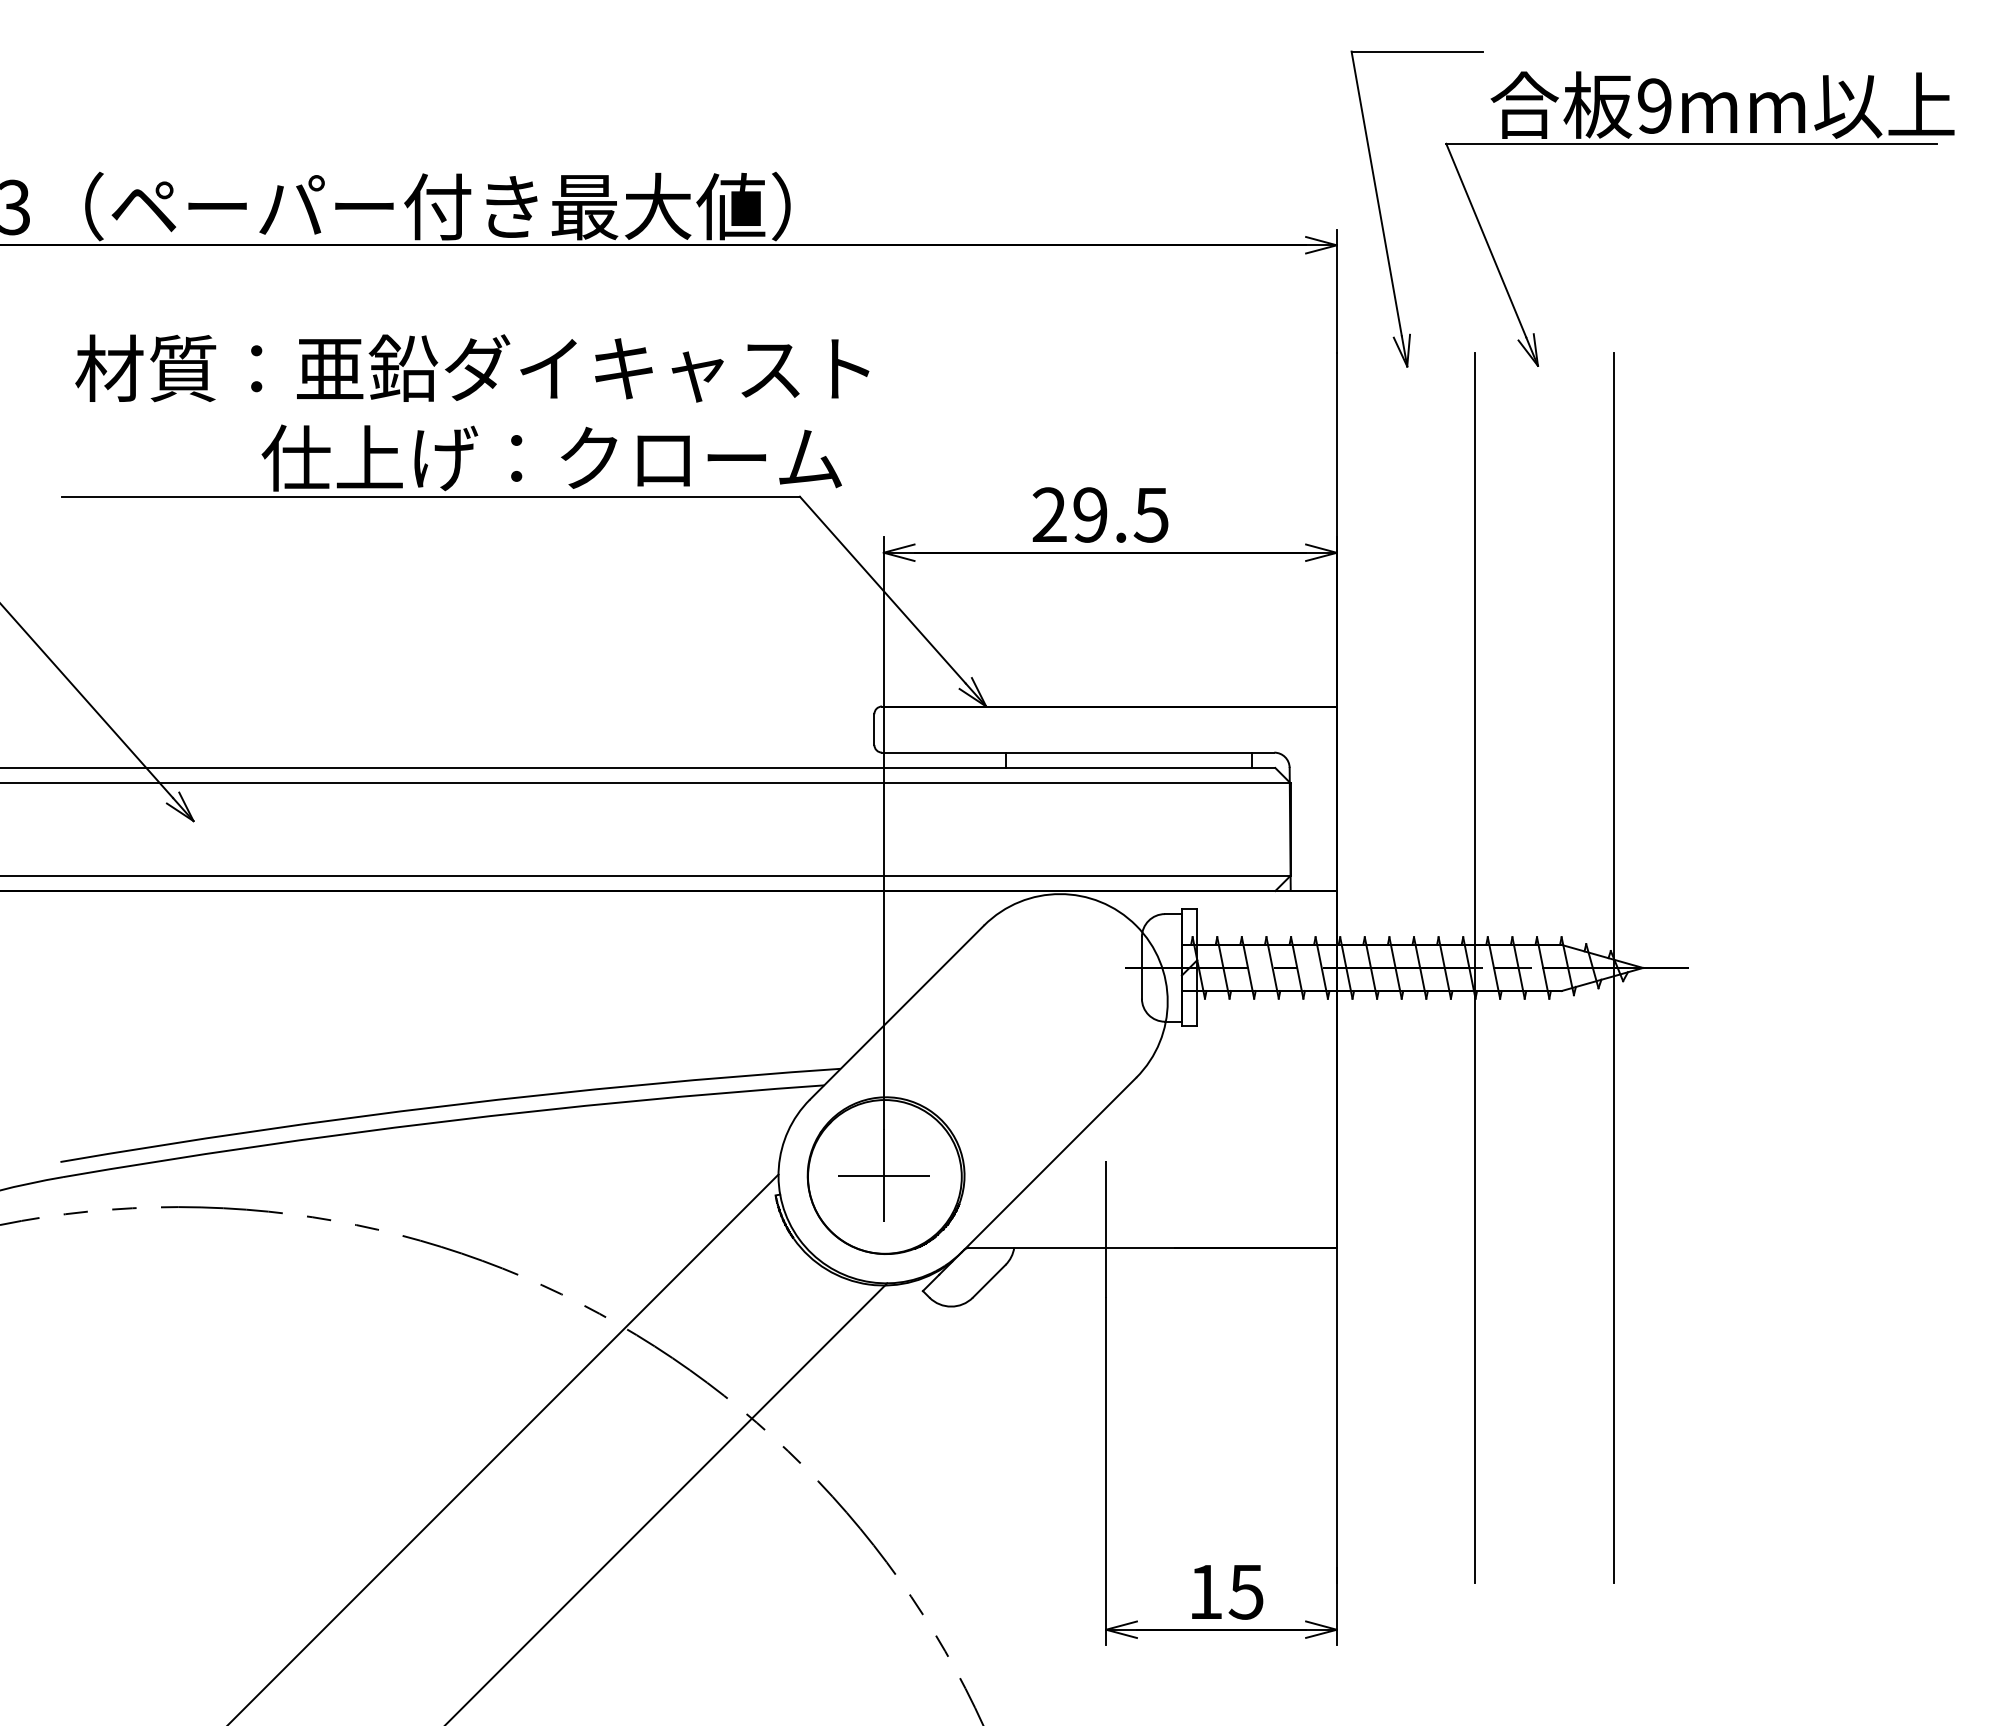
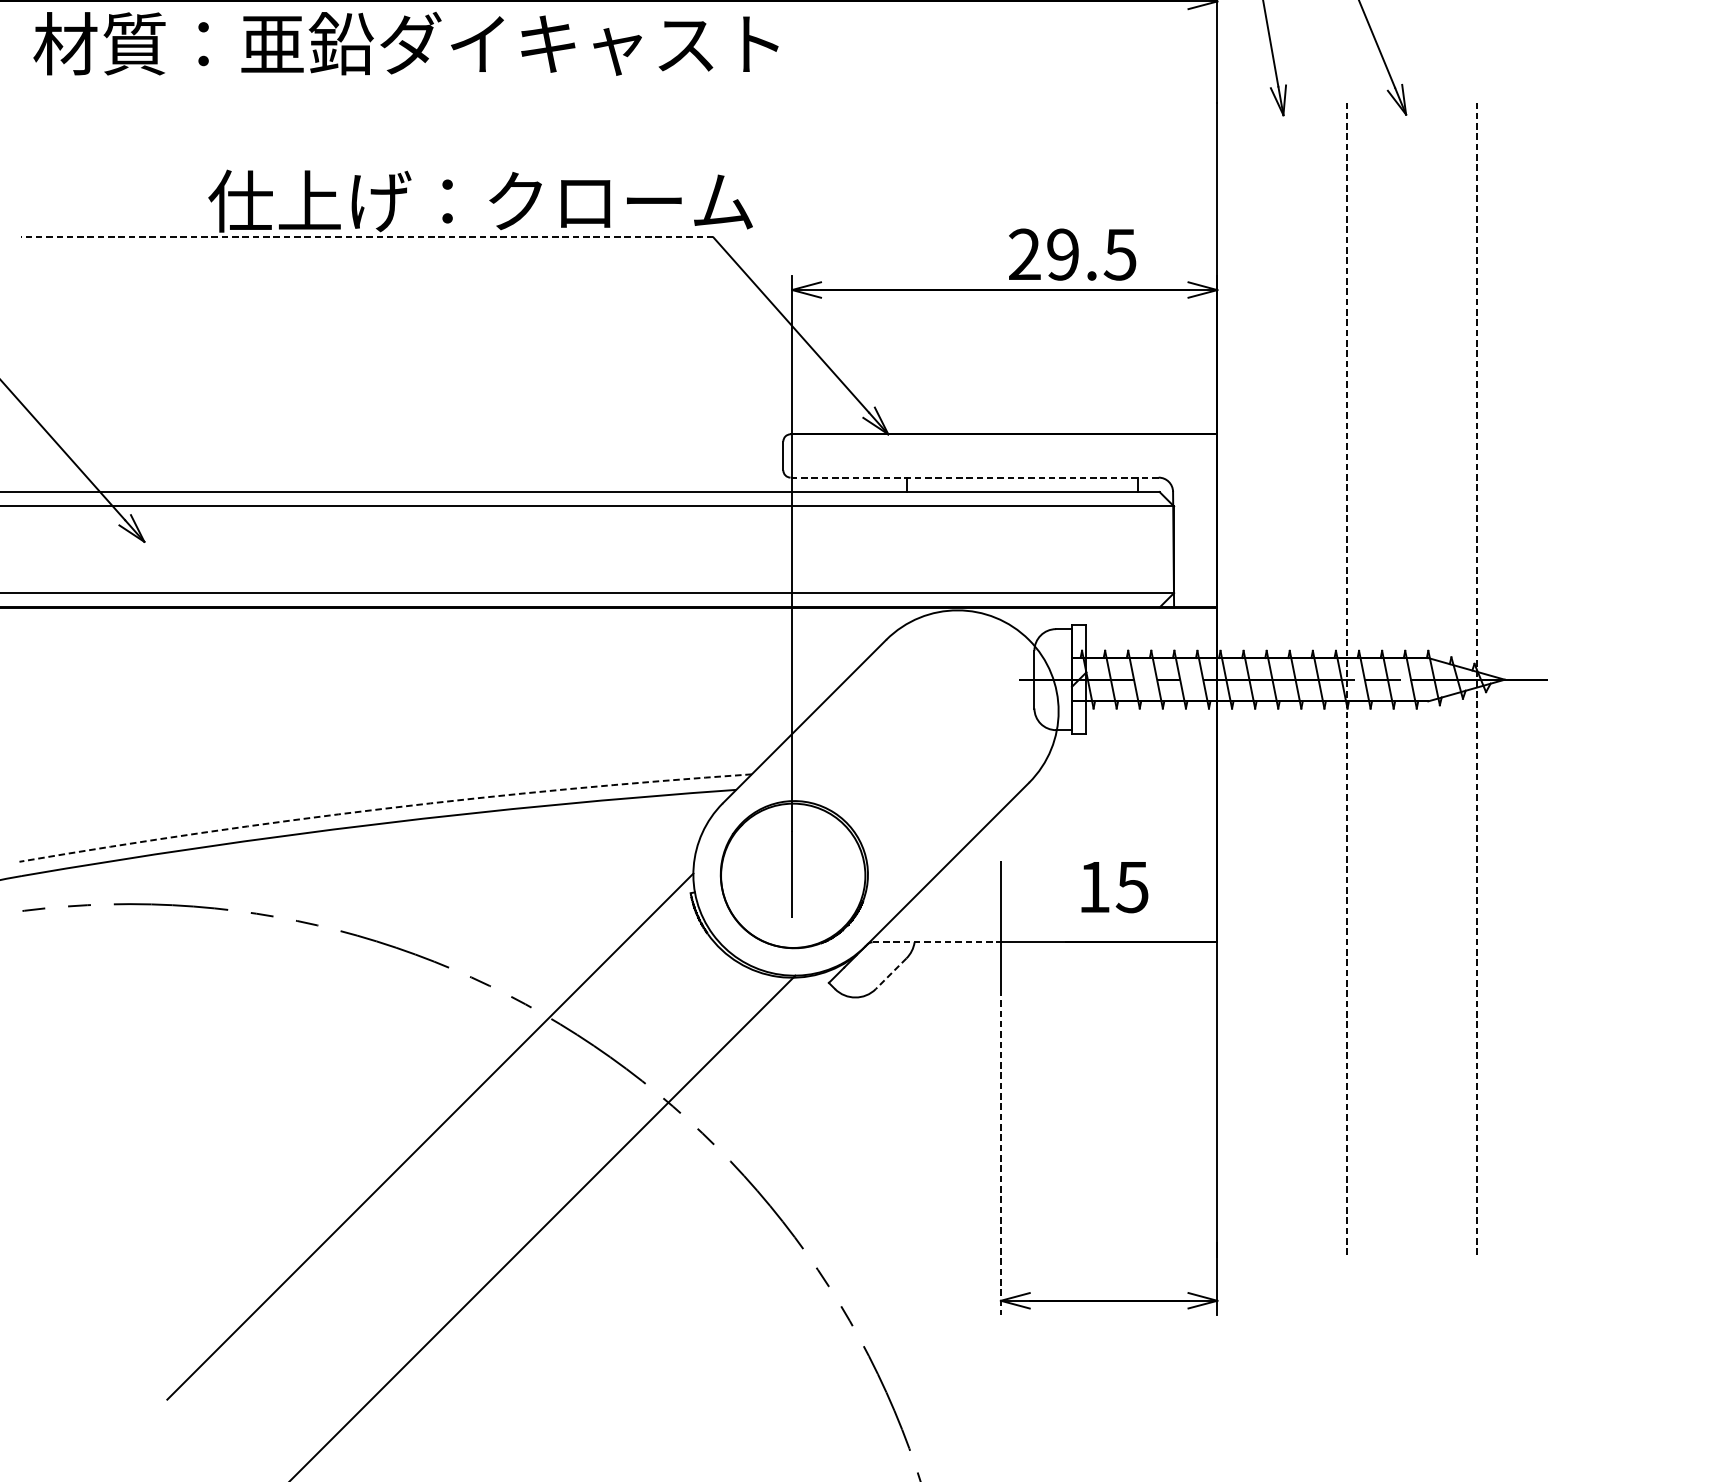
text: (472, 368) -> (406, 43), moved
line: (431, 496) -> (367, 237), solid -> dashed
text: (1100, 514) -> (1072, 254), moved
line: (1077, 752) -> (973, 477), solid -> dashed
line: (1475, 968) -> (1347, 680), solid -> dashed
line: (1613, 968) -> (1477, 680), solid -> dashed
arc: (449, 1105) -> (384, 808), solid -> dashed
line: (883, 1175) -> (791, 874), removed
line: (1038, 1247) -> (937, 942), solid -> dashed
line: (988, 1281) -> (890, 973), solid -> dashed
line: (1106, 1472) -> (1001, 1153), solid -> dashed
text: (1227, 1592) -> (1114, 887), moved

